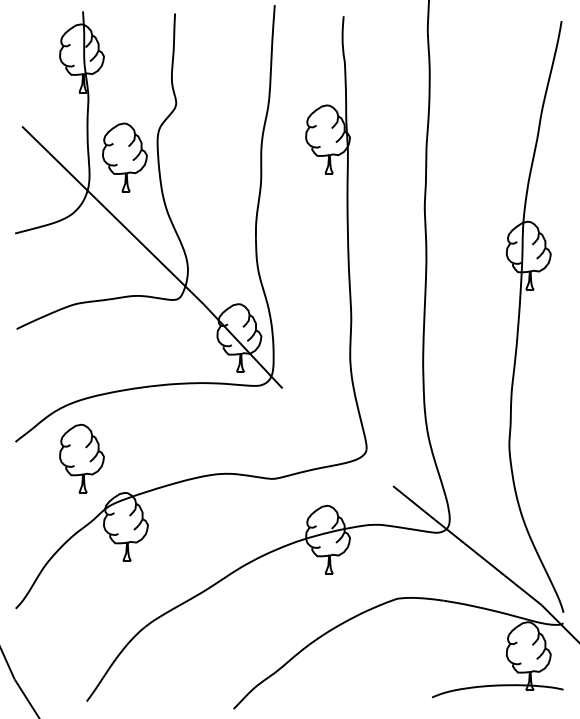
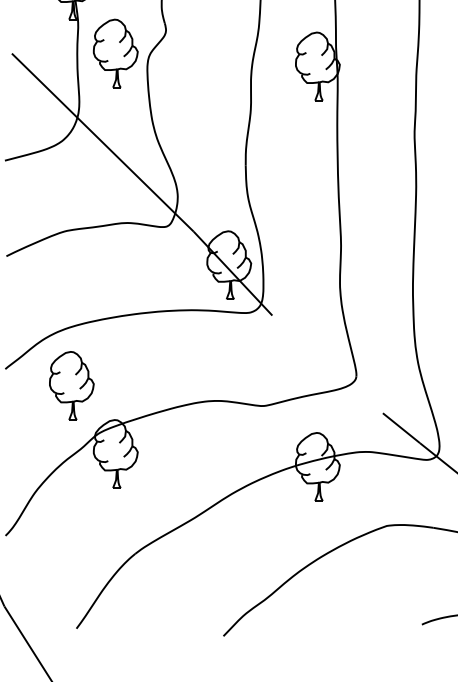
part: (124, 157) -> (115, 53), moved

